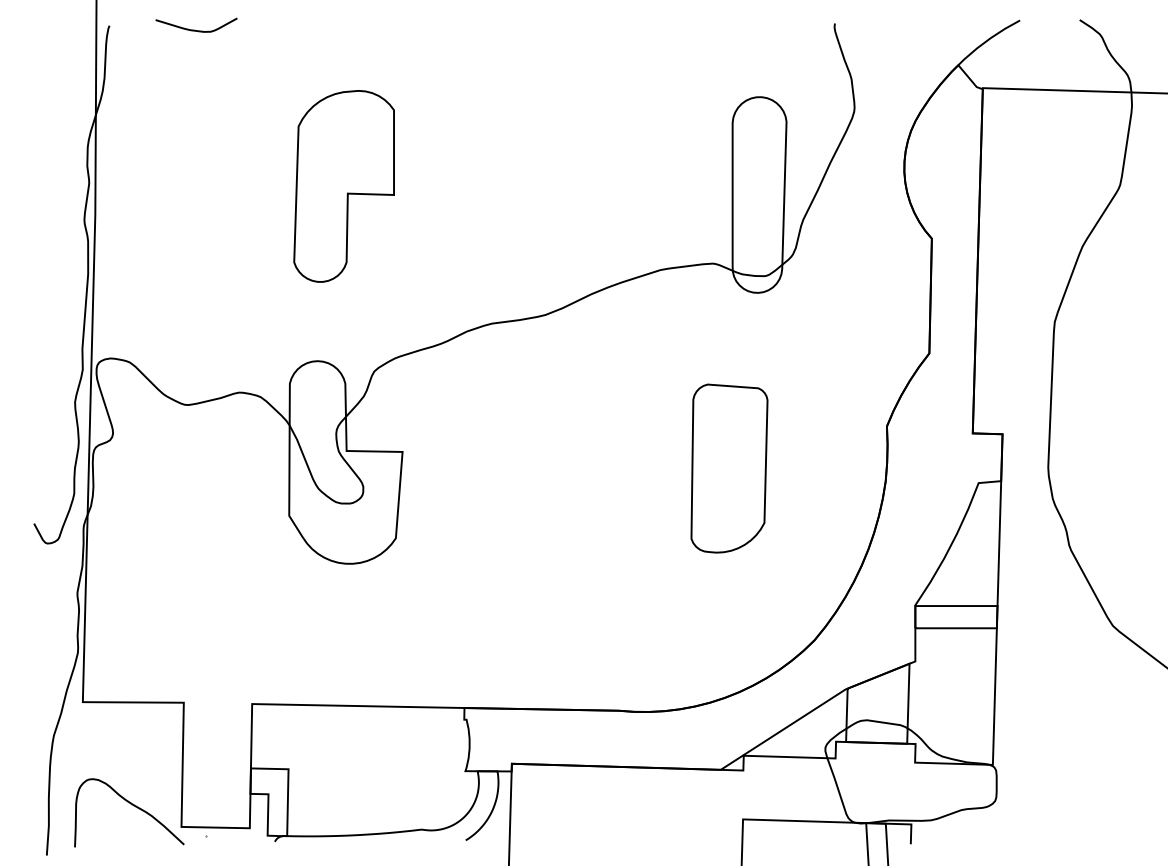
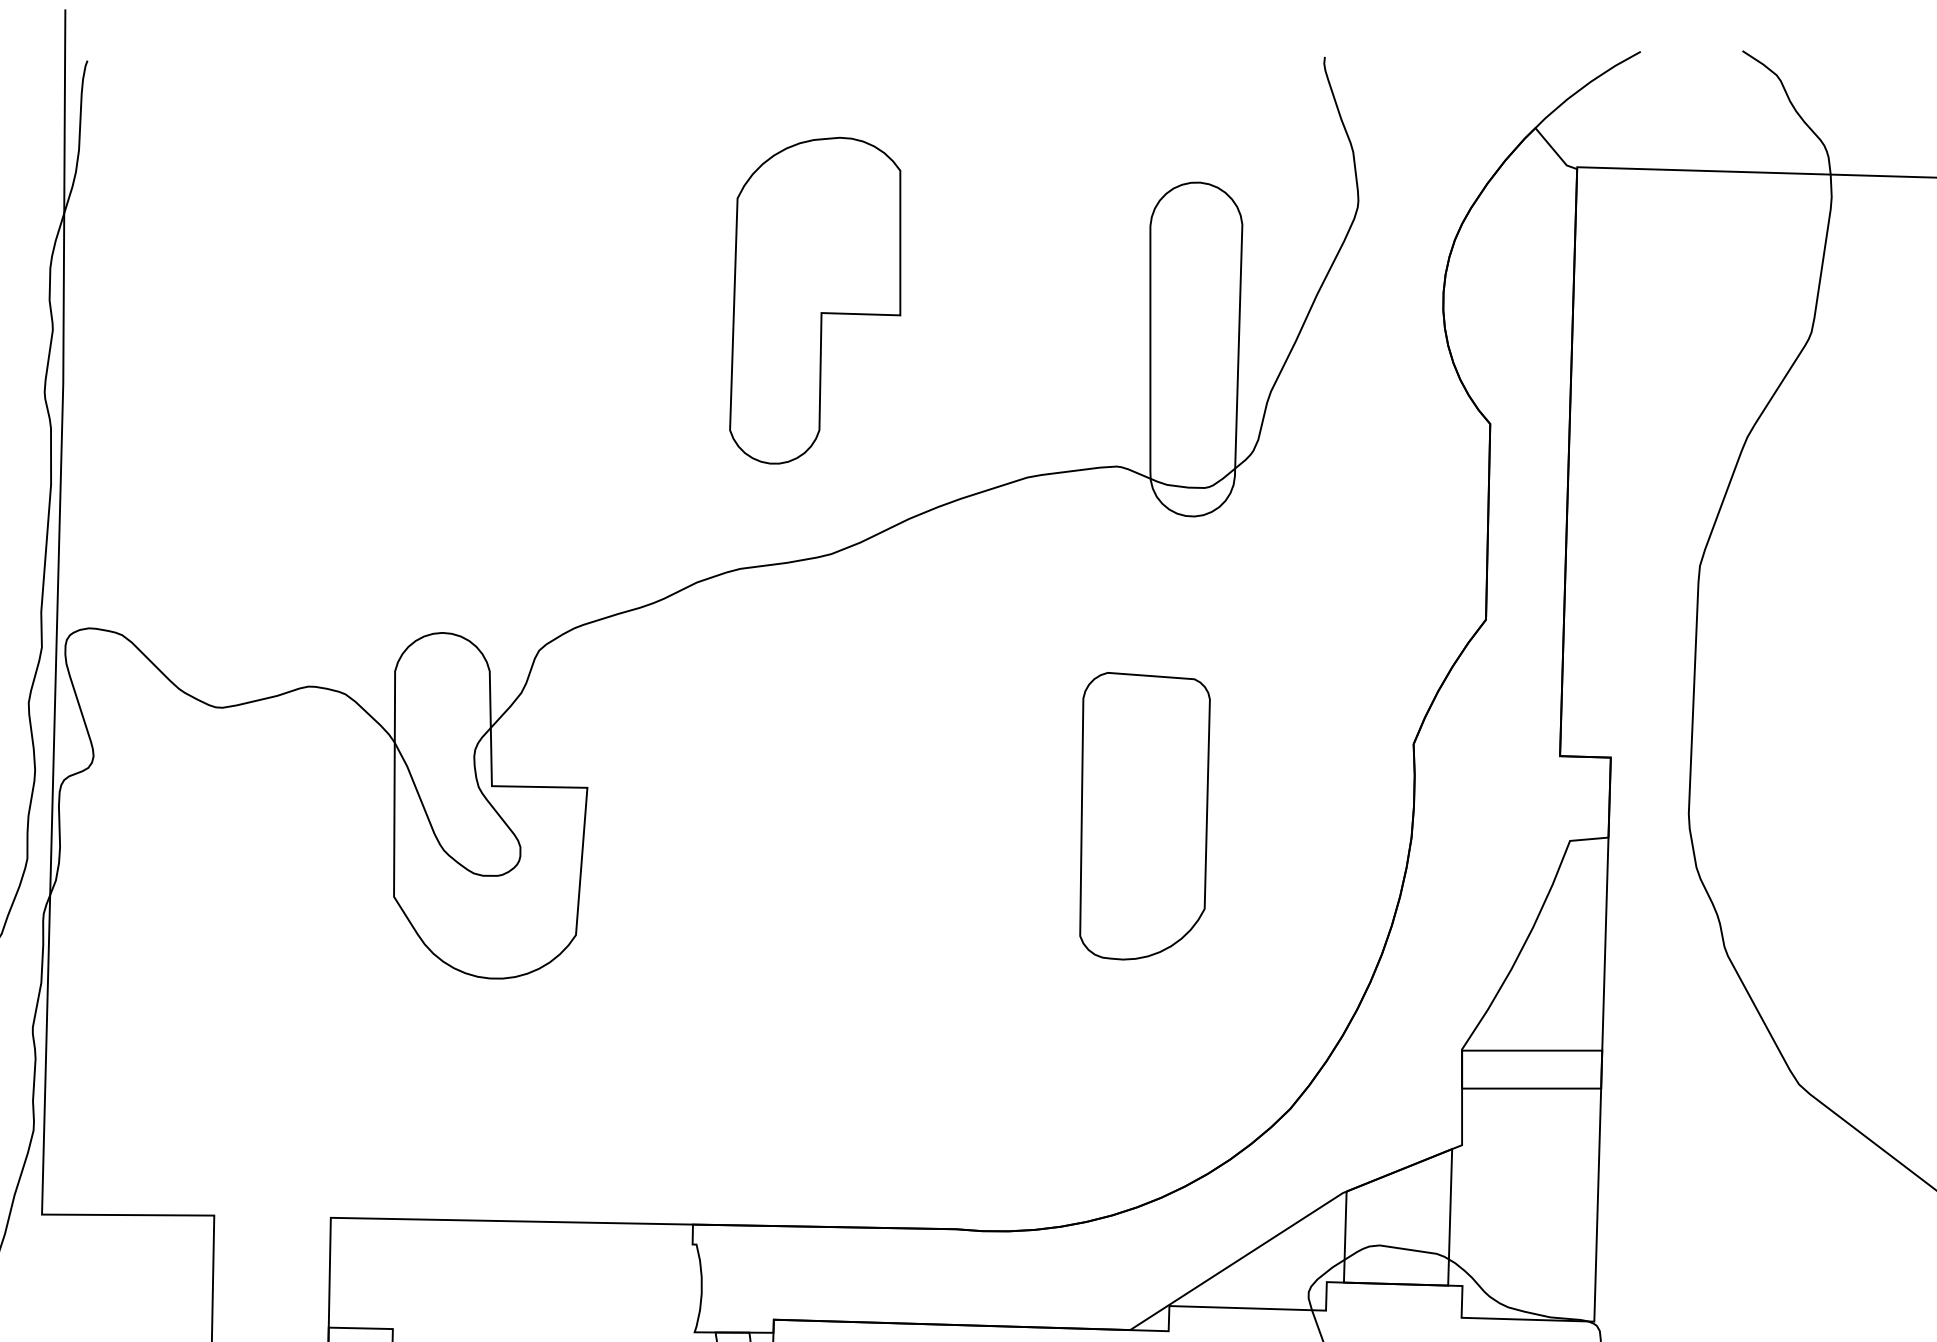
curve: (195, 29) -> (234, 67), removed
part: (343, 186) -> (814, 300), moved

